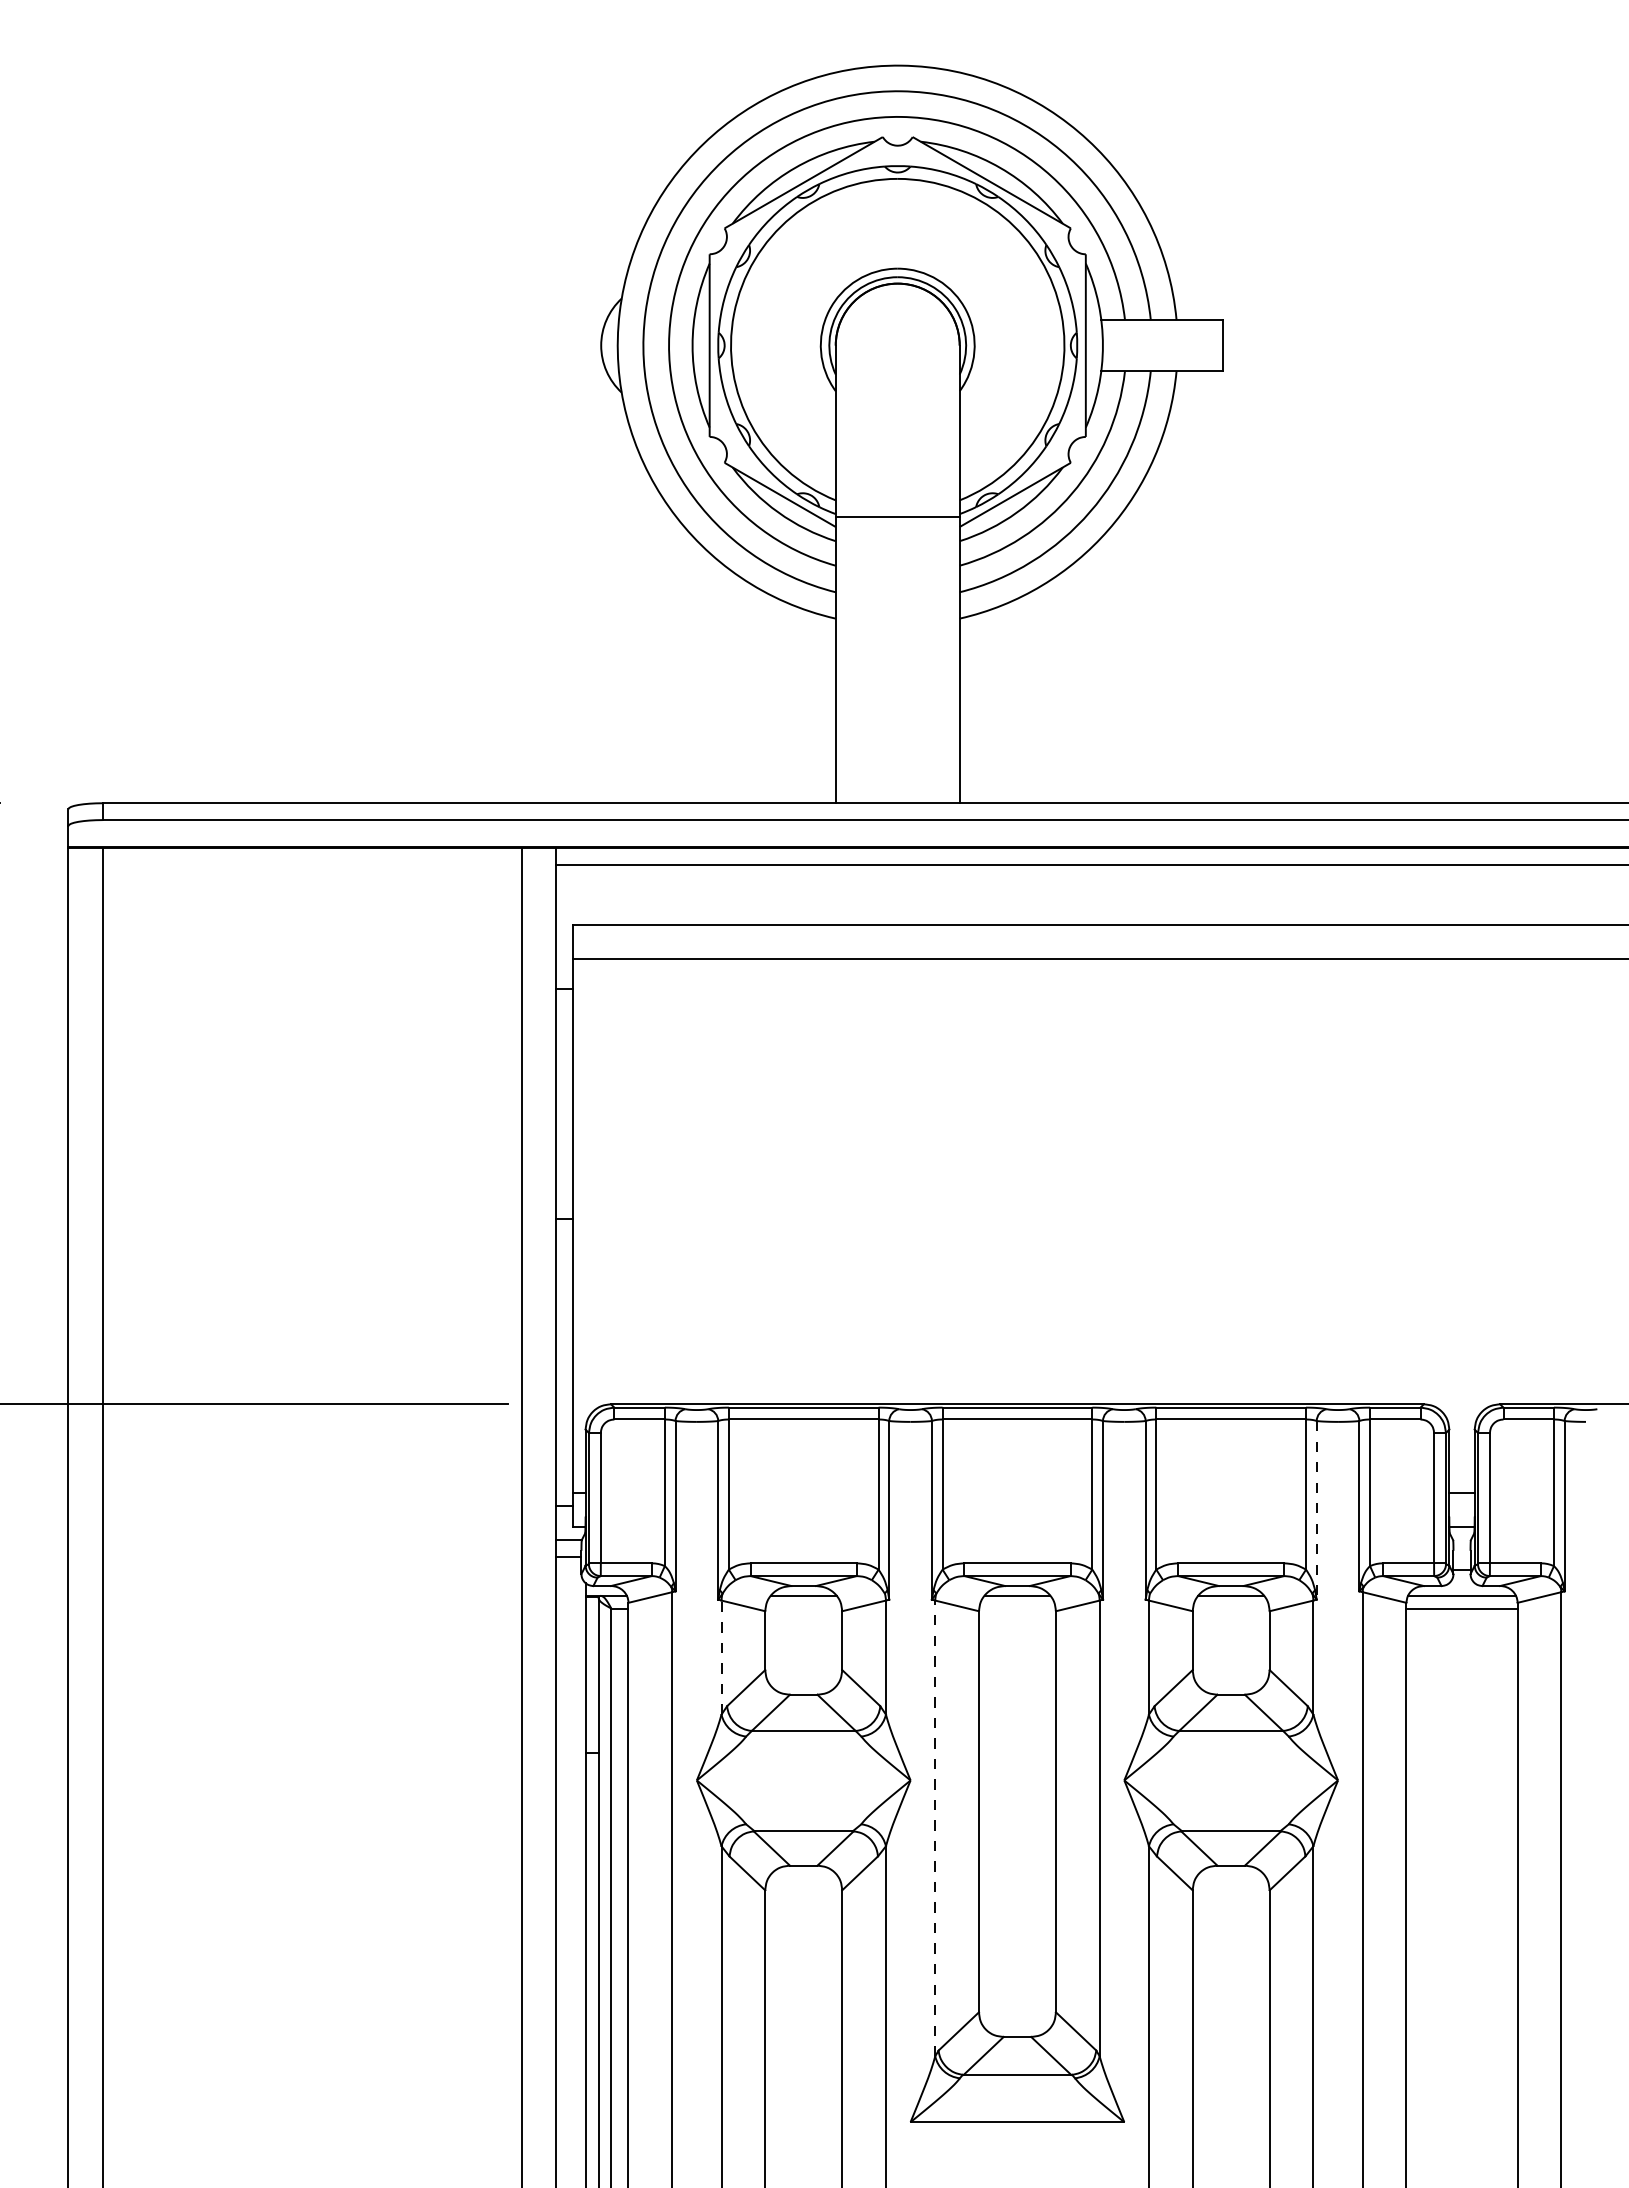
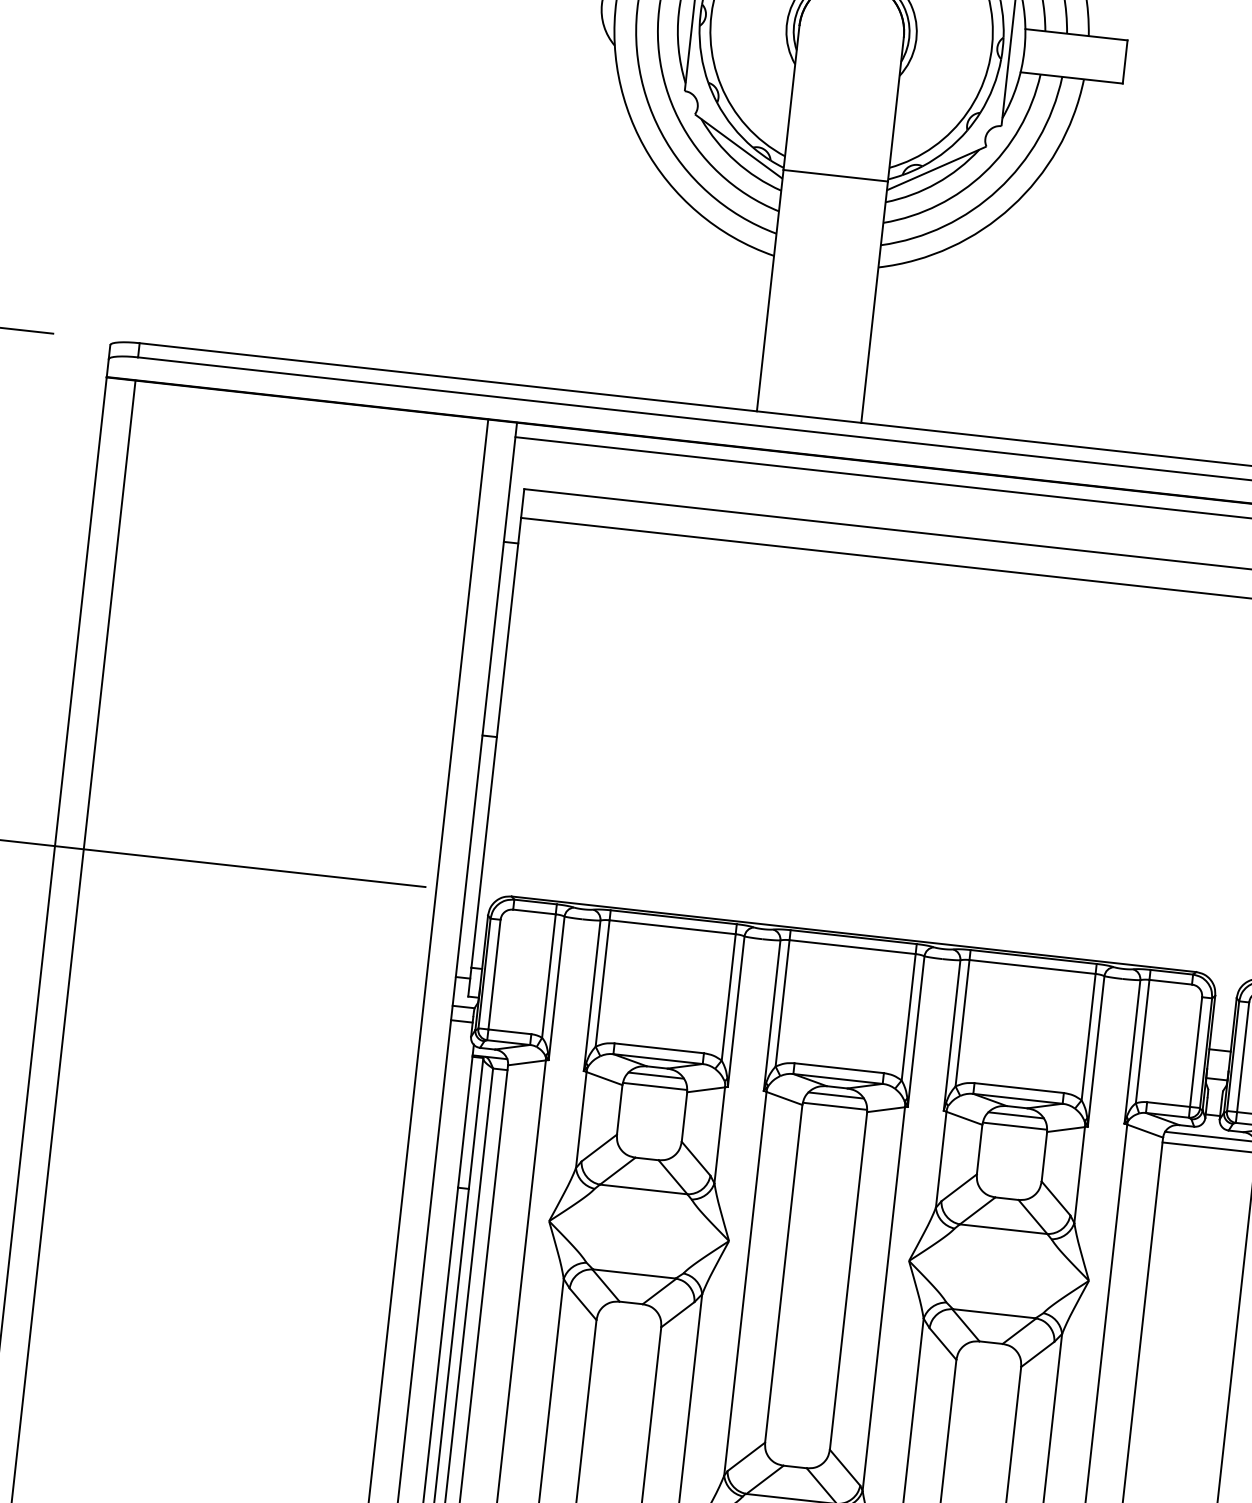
line: (1316, 1510) -> (1095, 1051), dashed -> solid
line: (803, 1608) -> (654, 1086), added
line: (1017, 1608) -> (835, 1106), added
line: (1231, 1608) -> (1015, 1126), added
line: (721, 1657) -> (581, 1119), dashed -> solid
line: (935, 1828) -> (745, 1283), dashed -> solid

